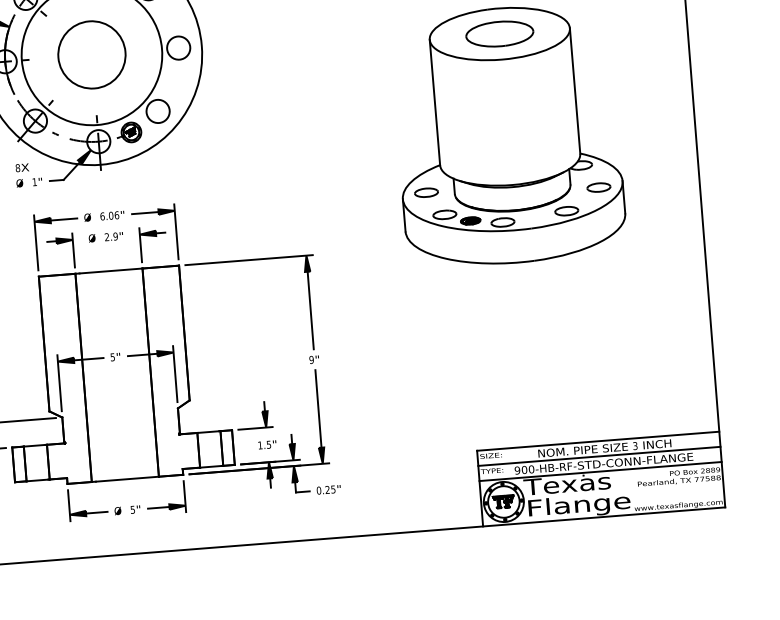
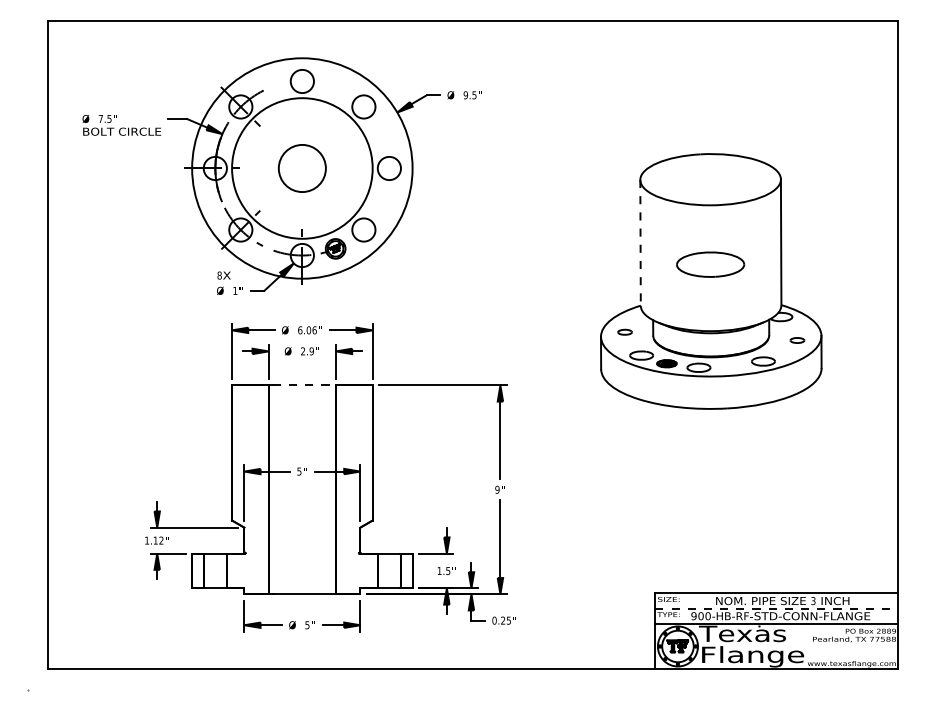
part: (499, 33) -> (710, 264), moved
circle: (92, 54) -> (302, 168), size x0.7
line: (434, 102) -> (640, 242), solid -> dashed
part: (599, 187) -> (797, 340), size x0.6
part: (425, 193) -> (624, 332), size x0.6
line: (111, 271) -> (304, 385), solid -> dashed
line: (600, 456) -> (777, 608), solid -> dashed

